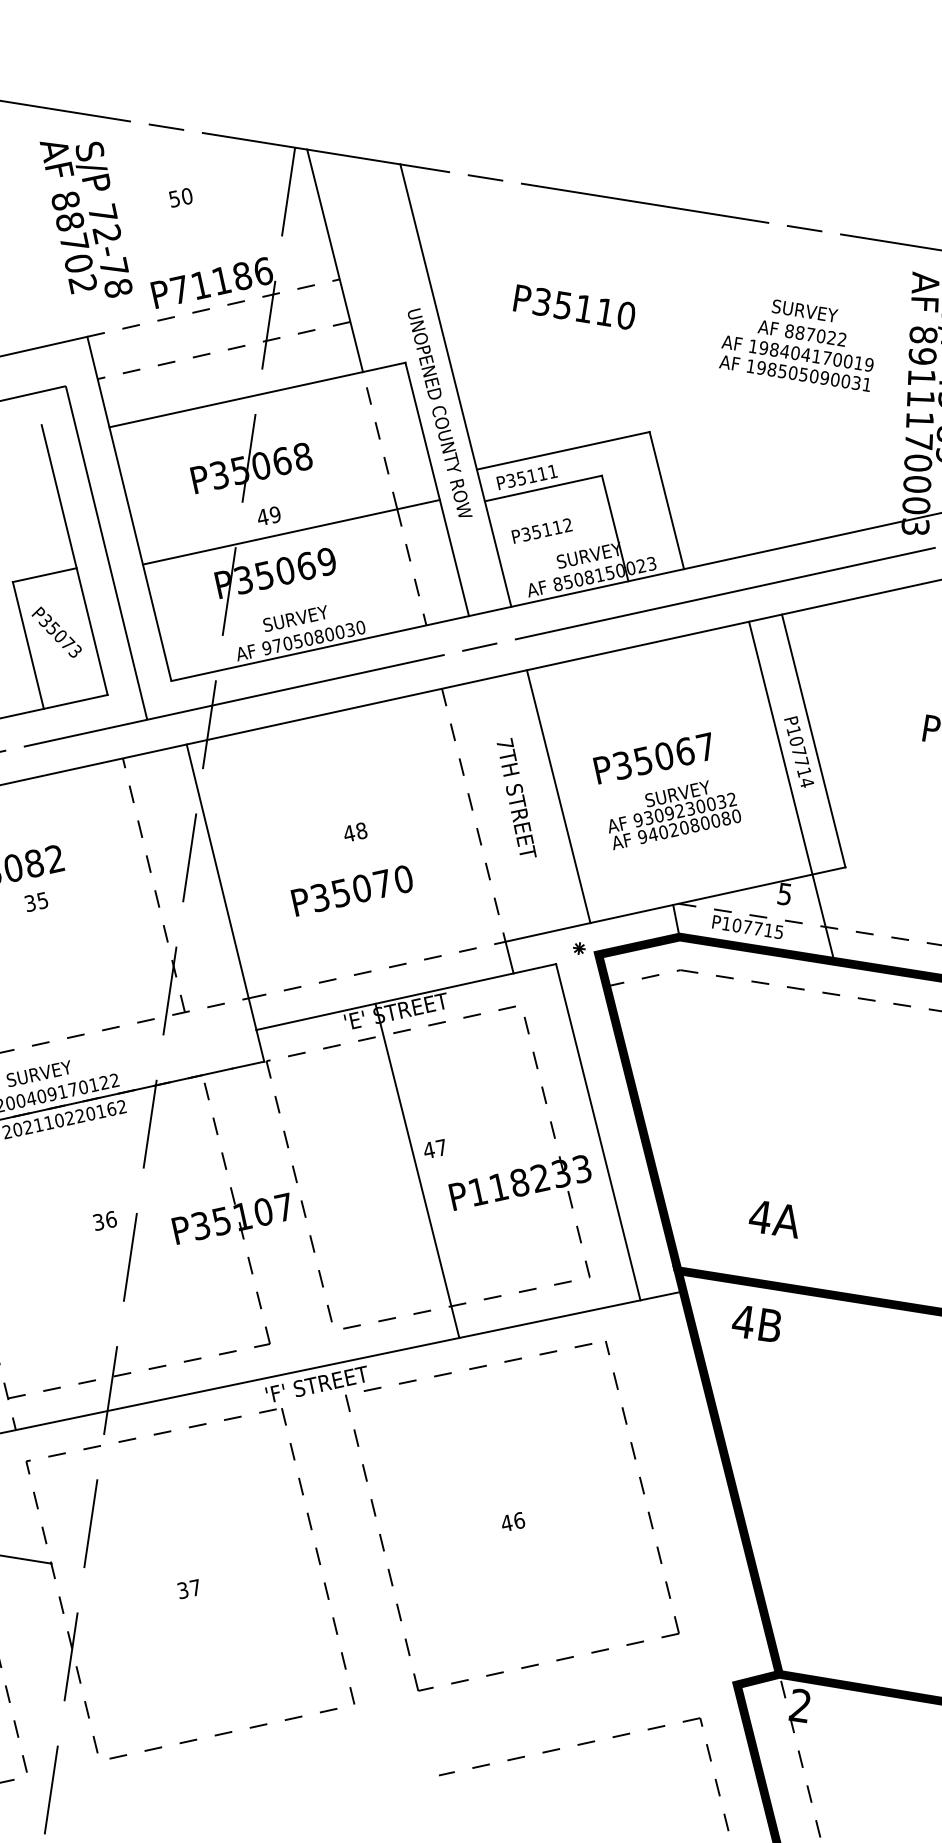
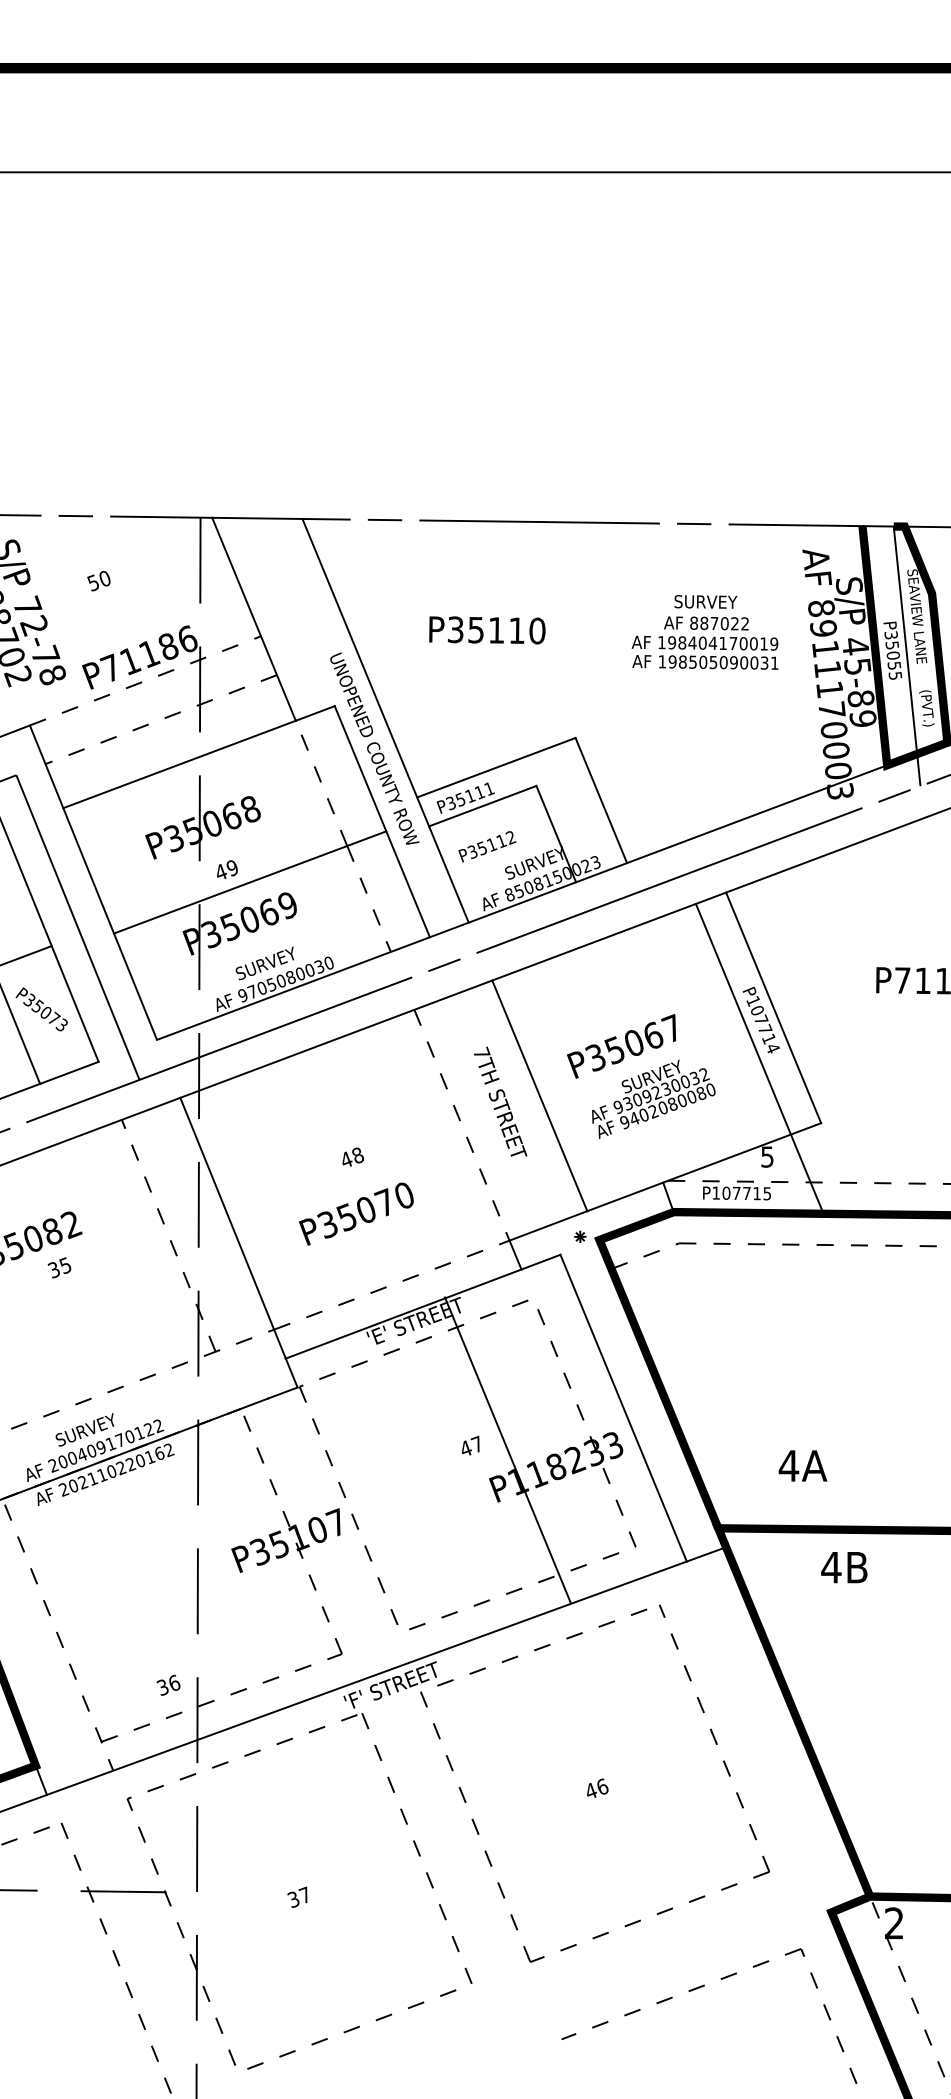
line: (417, 1170) -> (507, 1449), moved
text: (104, 1220) -> (168, 1684), moved
text: (757, 1323) -> (844, 1567), moved

